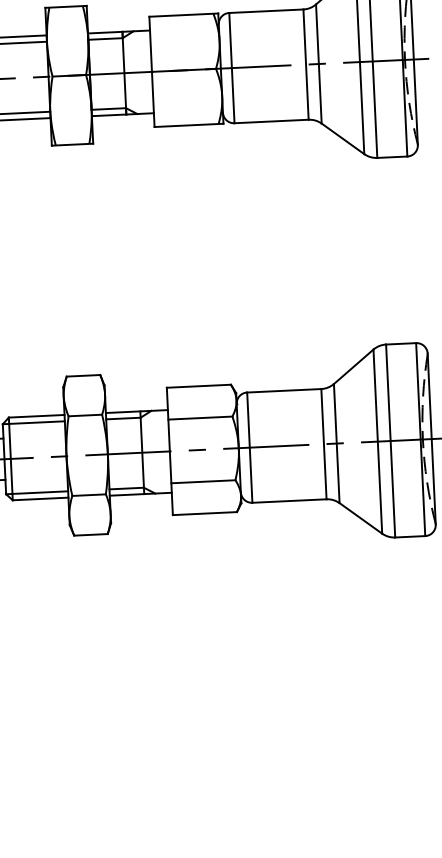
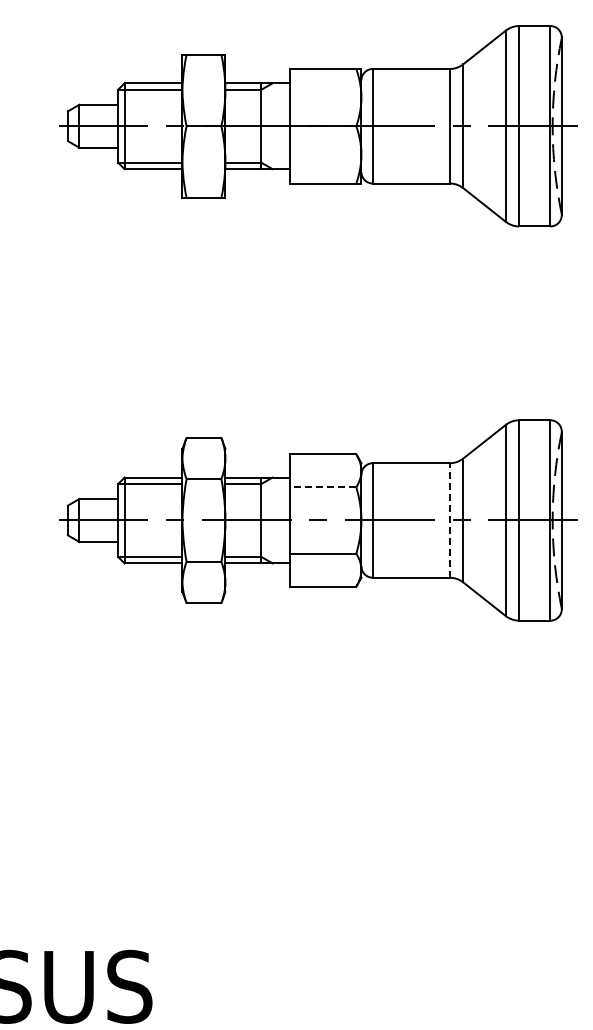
line: (199, 418) -> (322, 487), solid -> dashed
line: (323, 444) -> (449, 520), solid -> dashed

